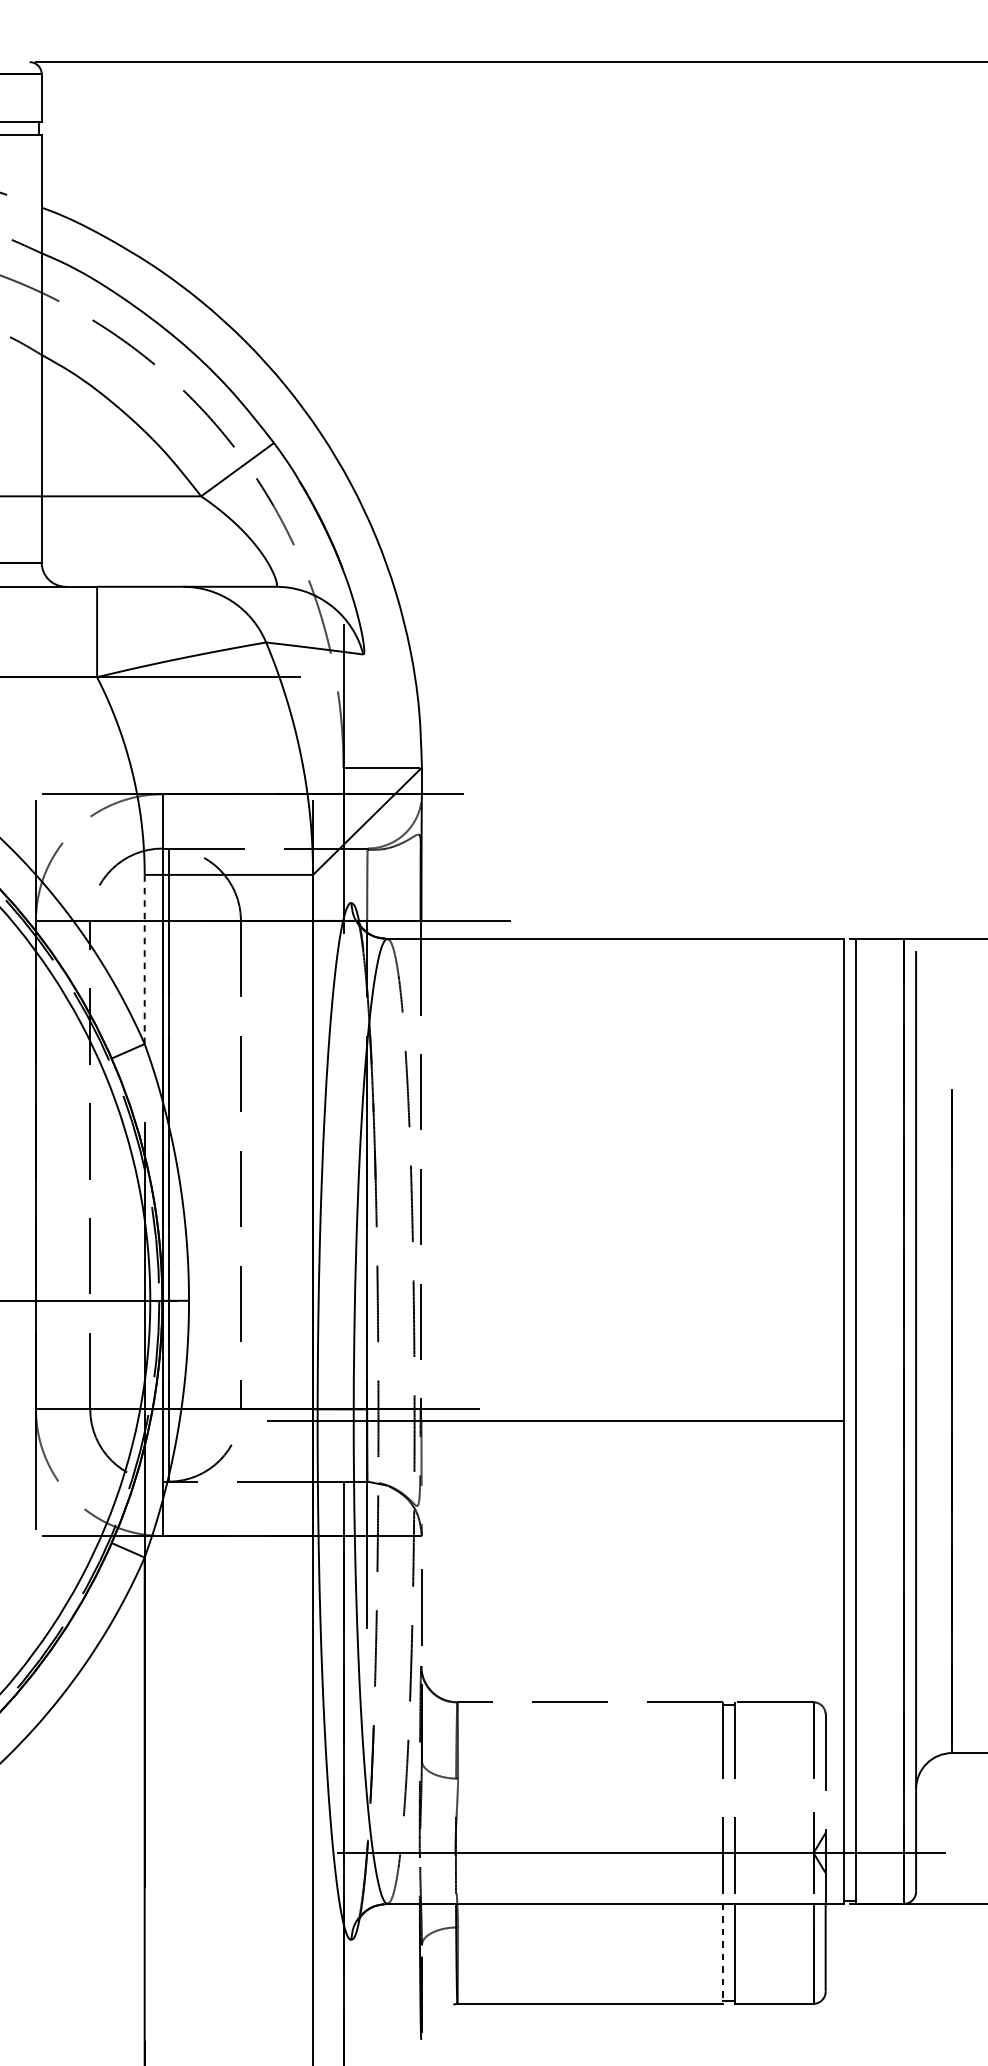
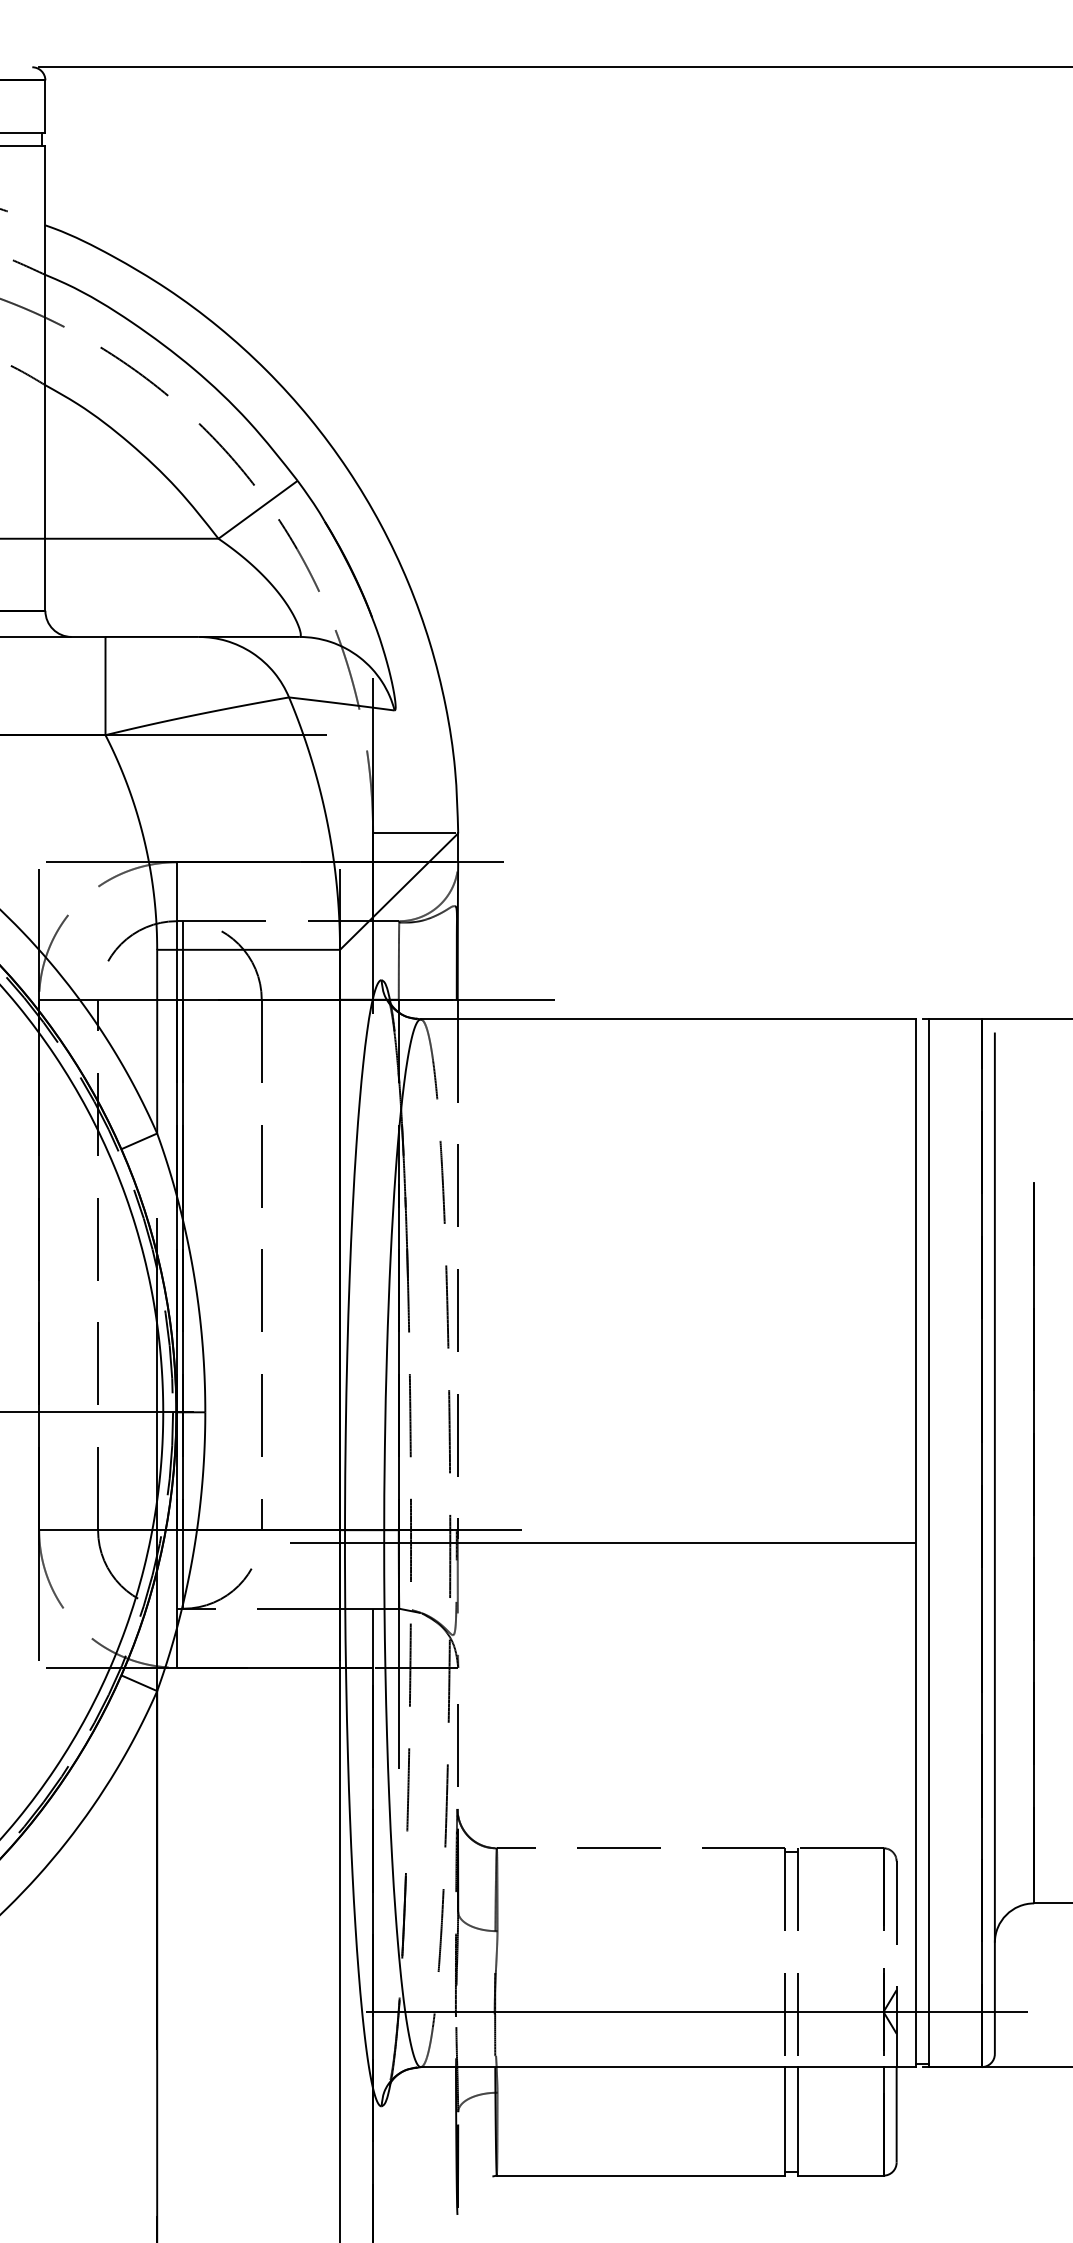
line: (144, 959) -> (157, 1041), dashed -> solid
line: (723, 1953) -> (785, 2121), dashed -> solid

